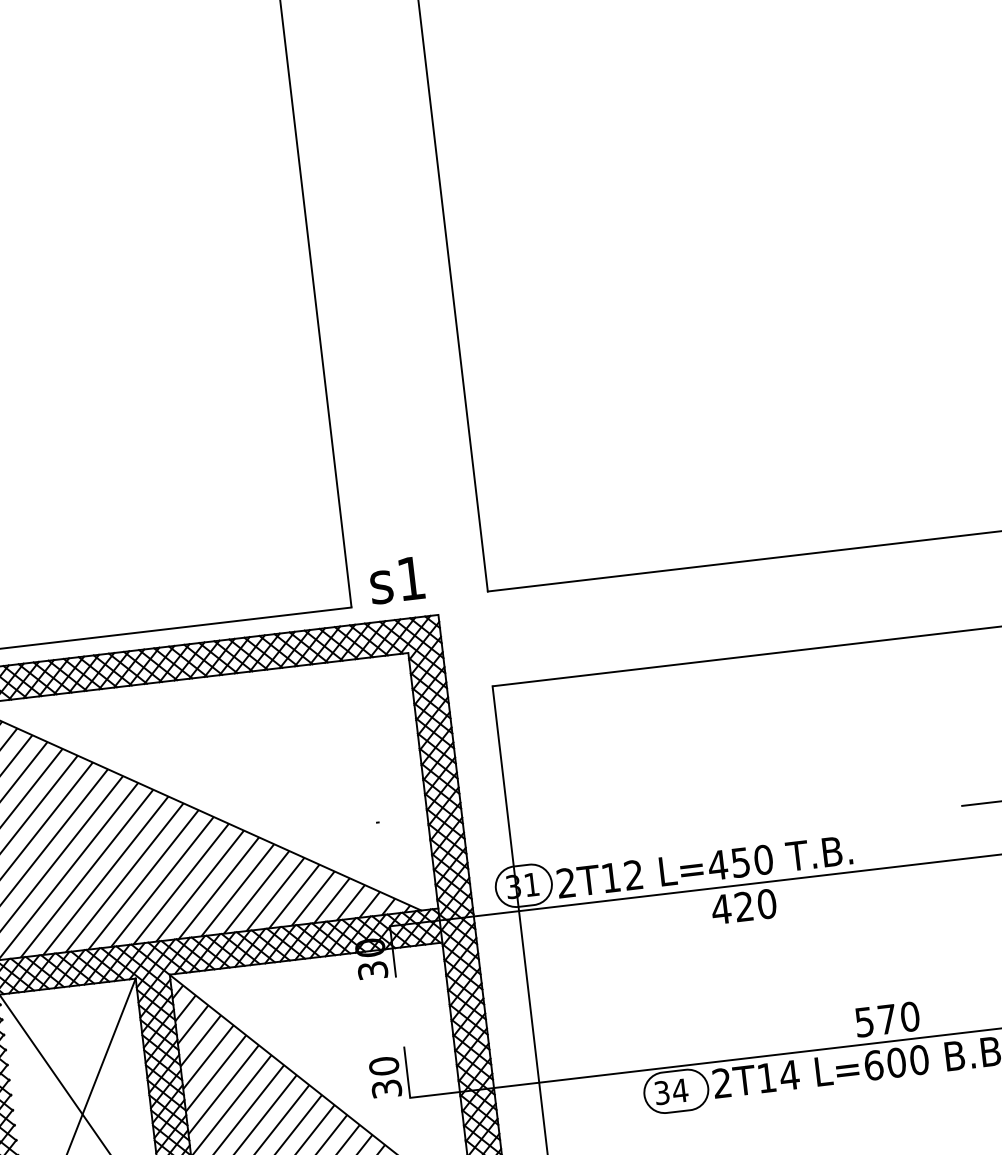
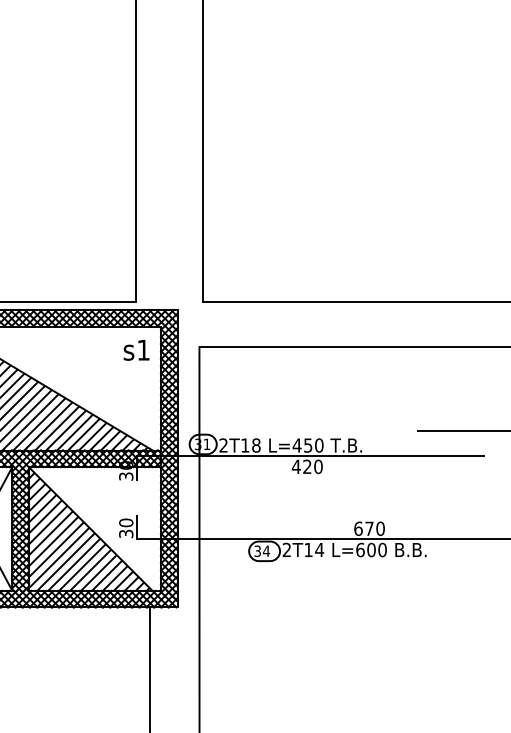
text: (396, 580) -> (136, 350), moved
text: (634, 875) -> (256, 445), 2T12 -> 2T18
text: (864, 1021) -> (358, 528), 570 -> 670

